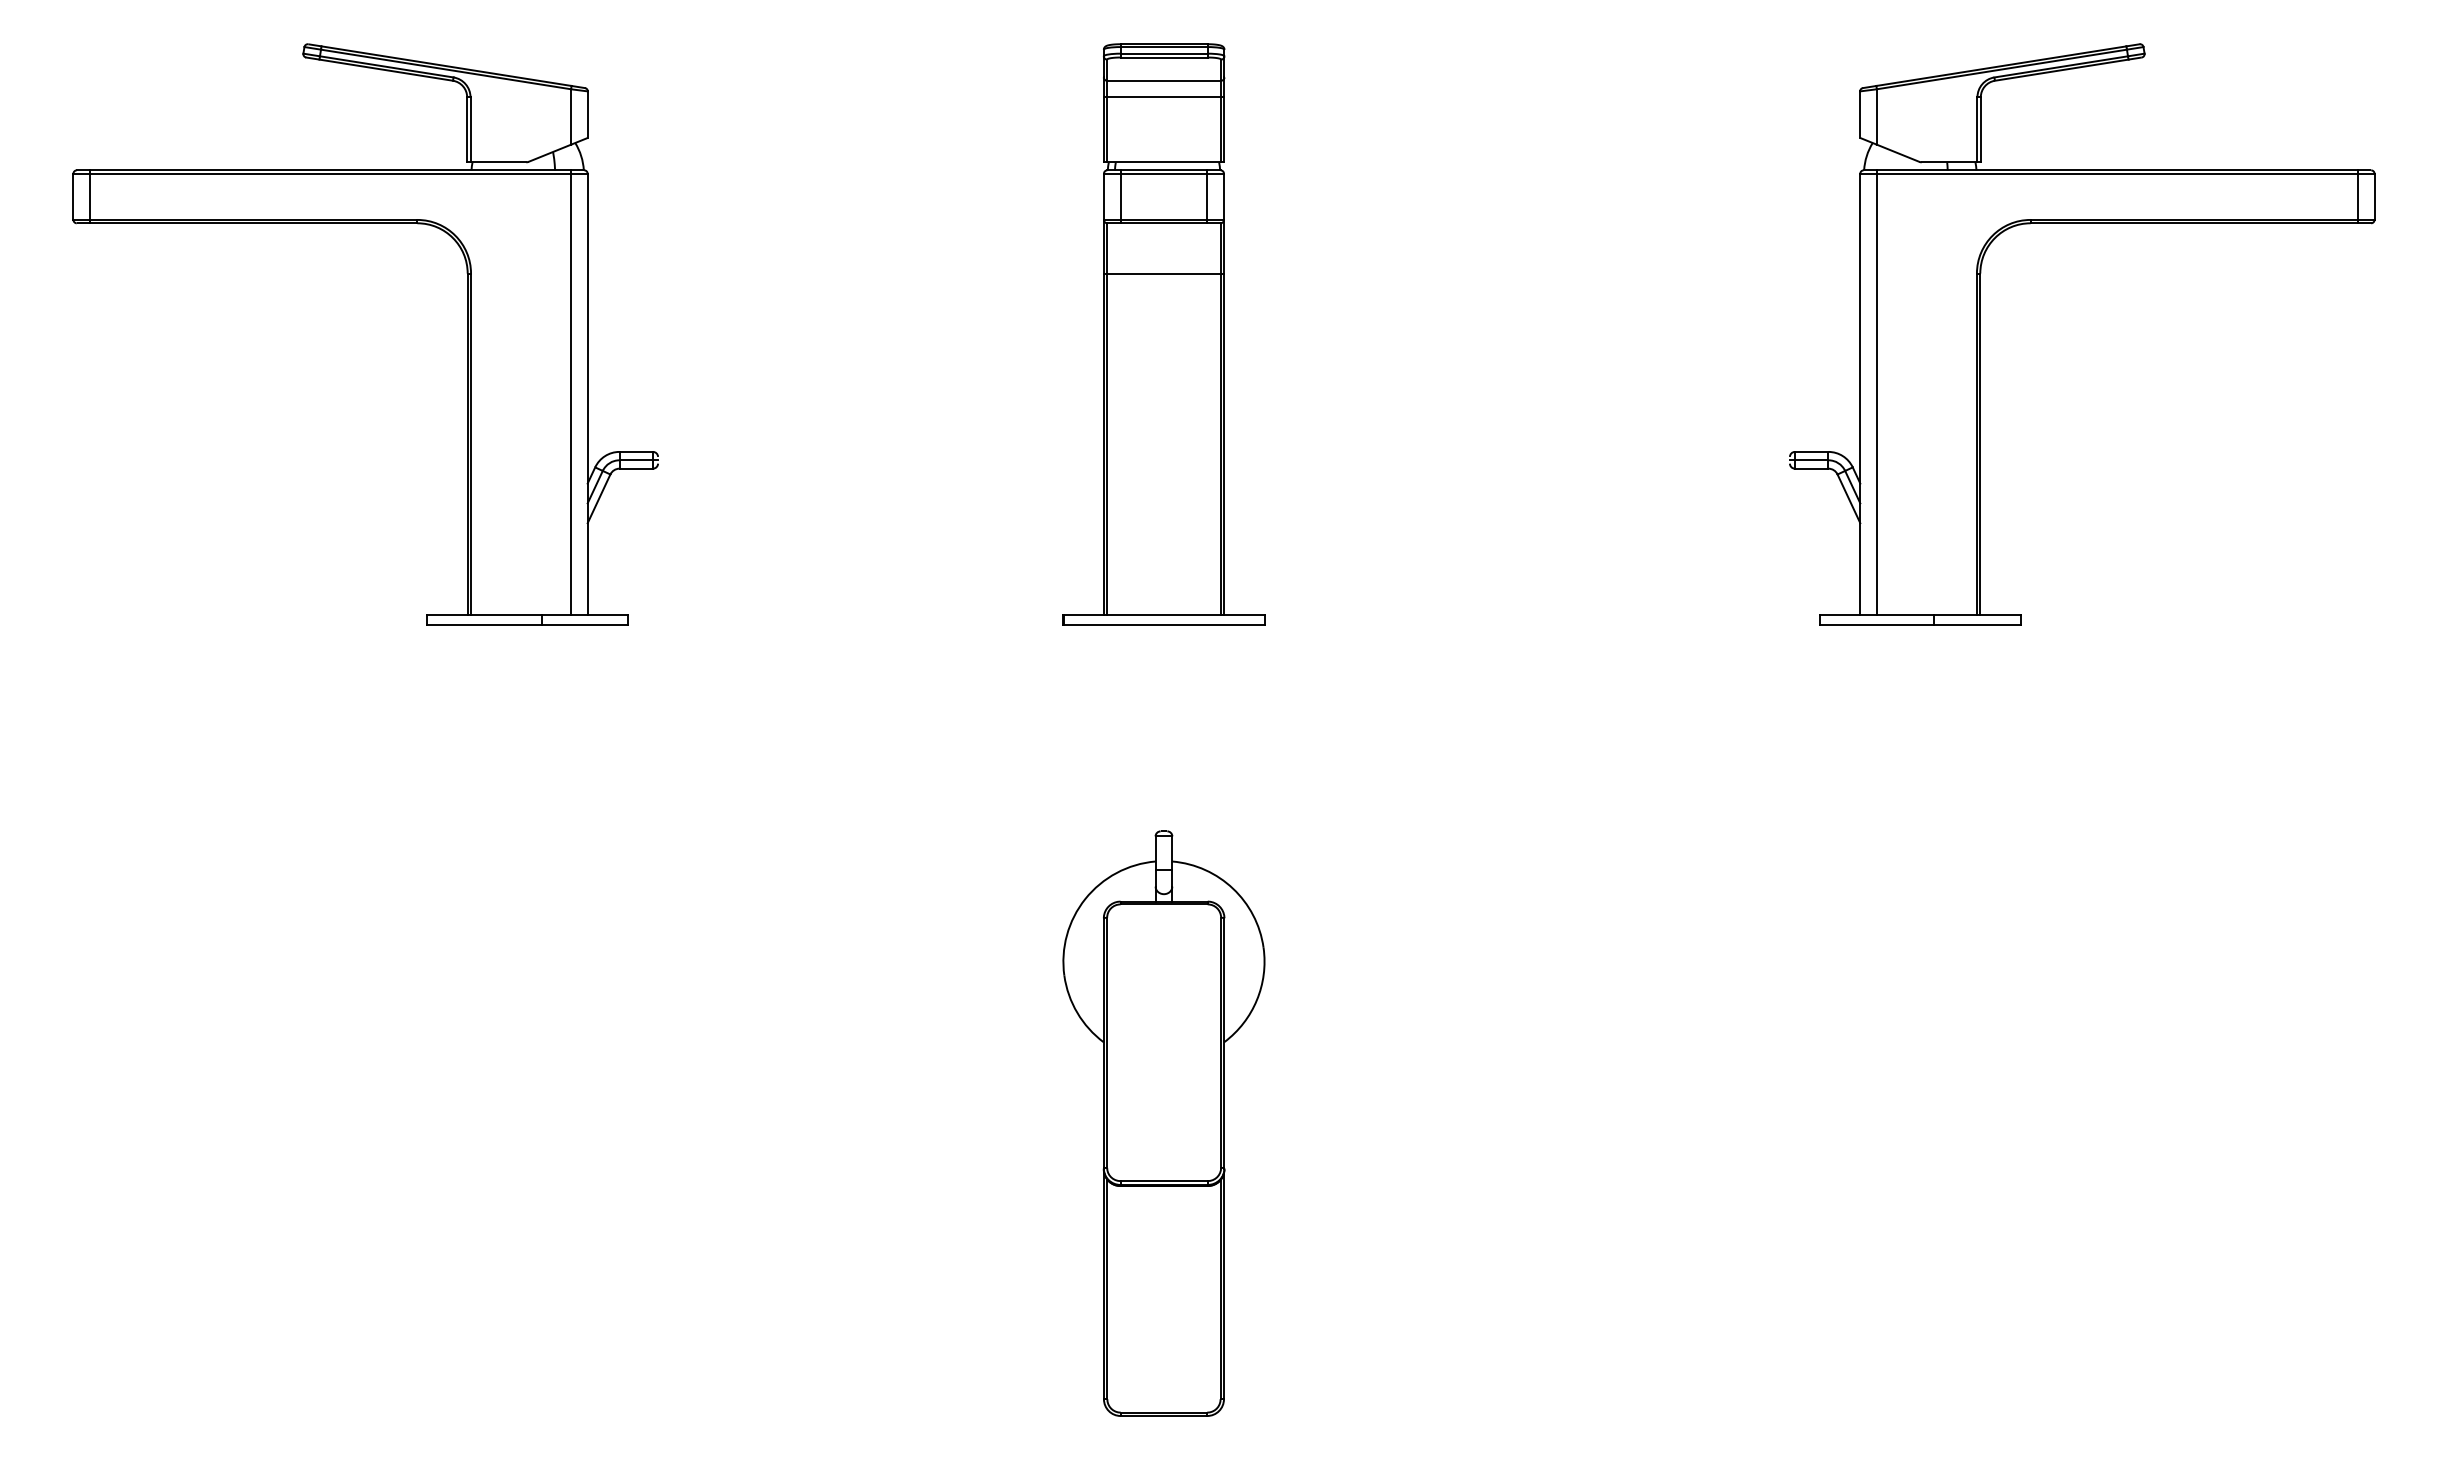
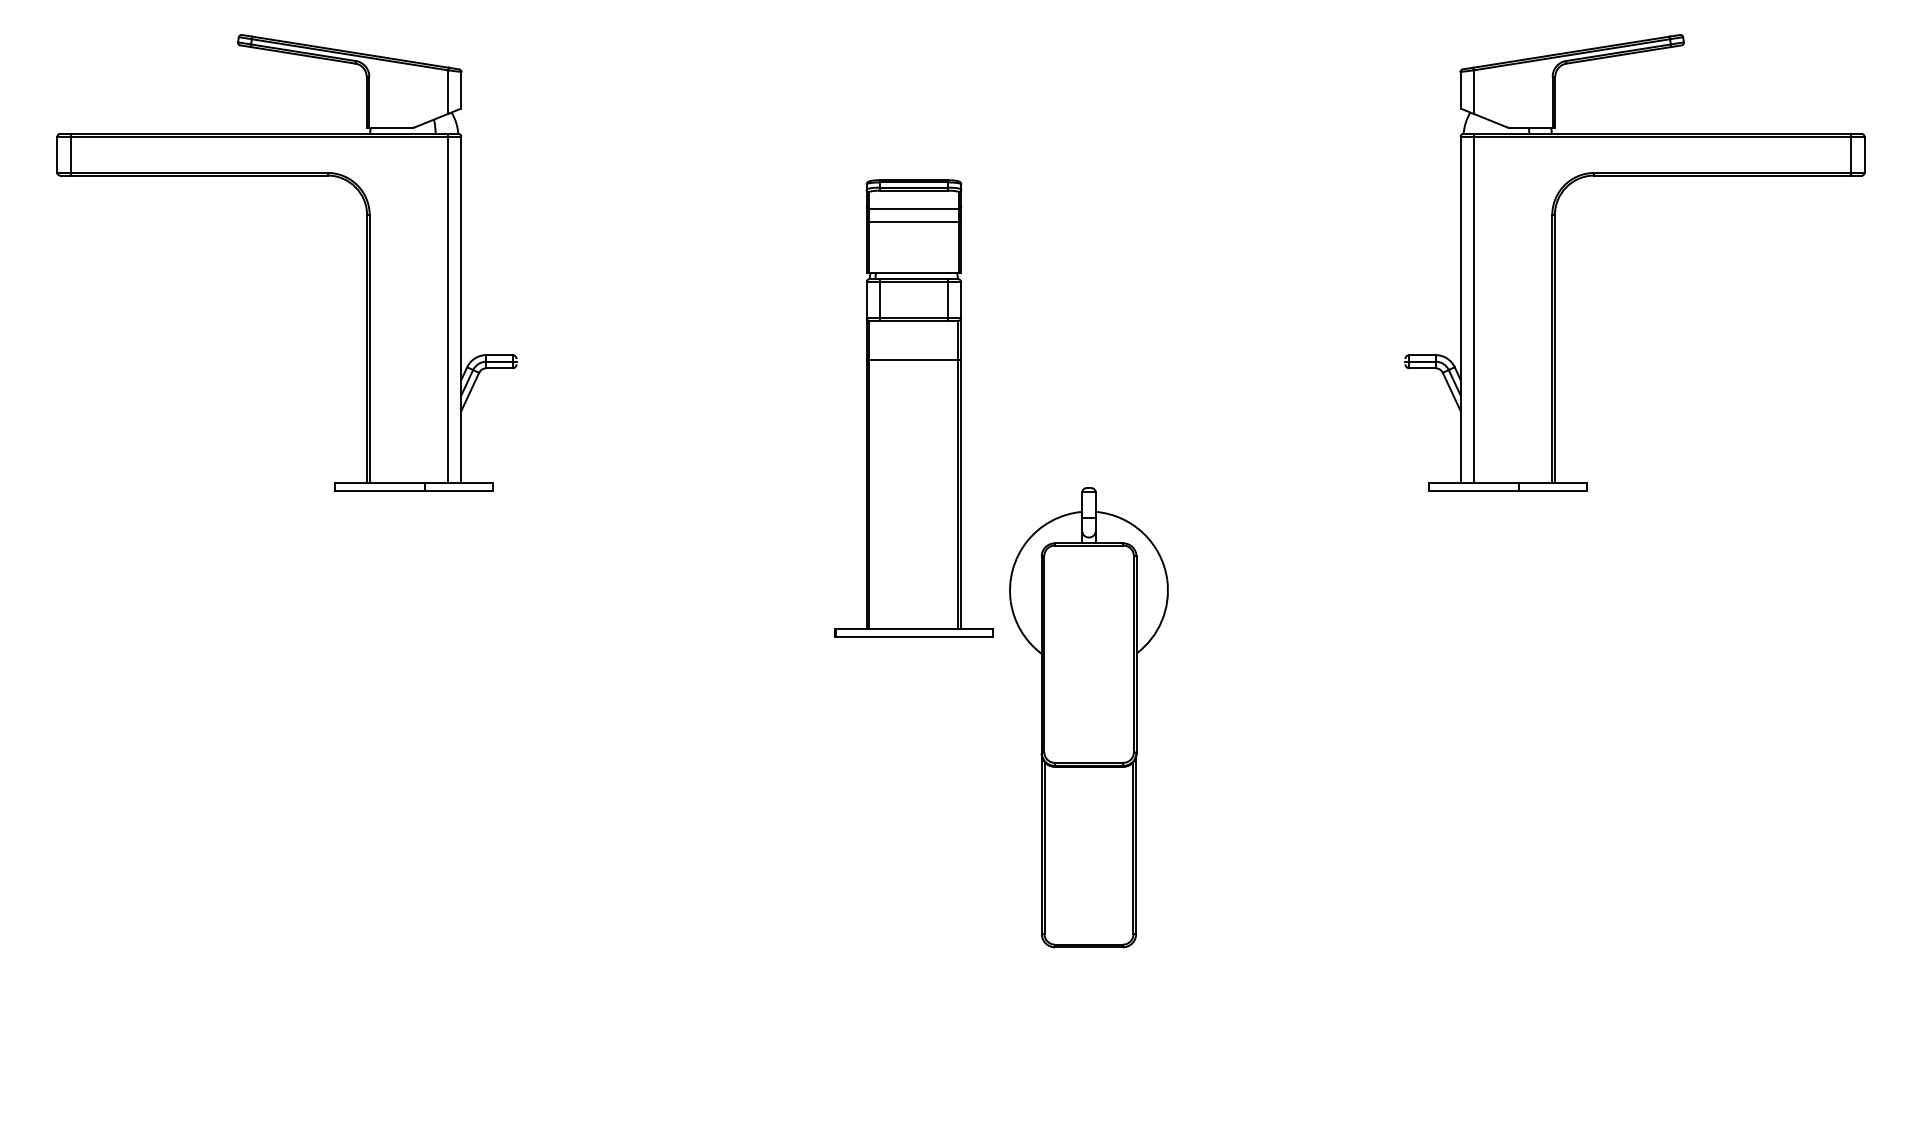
part: (1163, 334) -> (913, 408), moved
part: (1163, 1123) -> (1088, 717), moved

